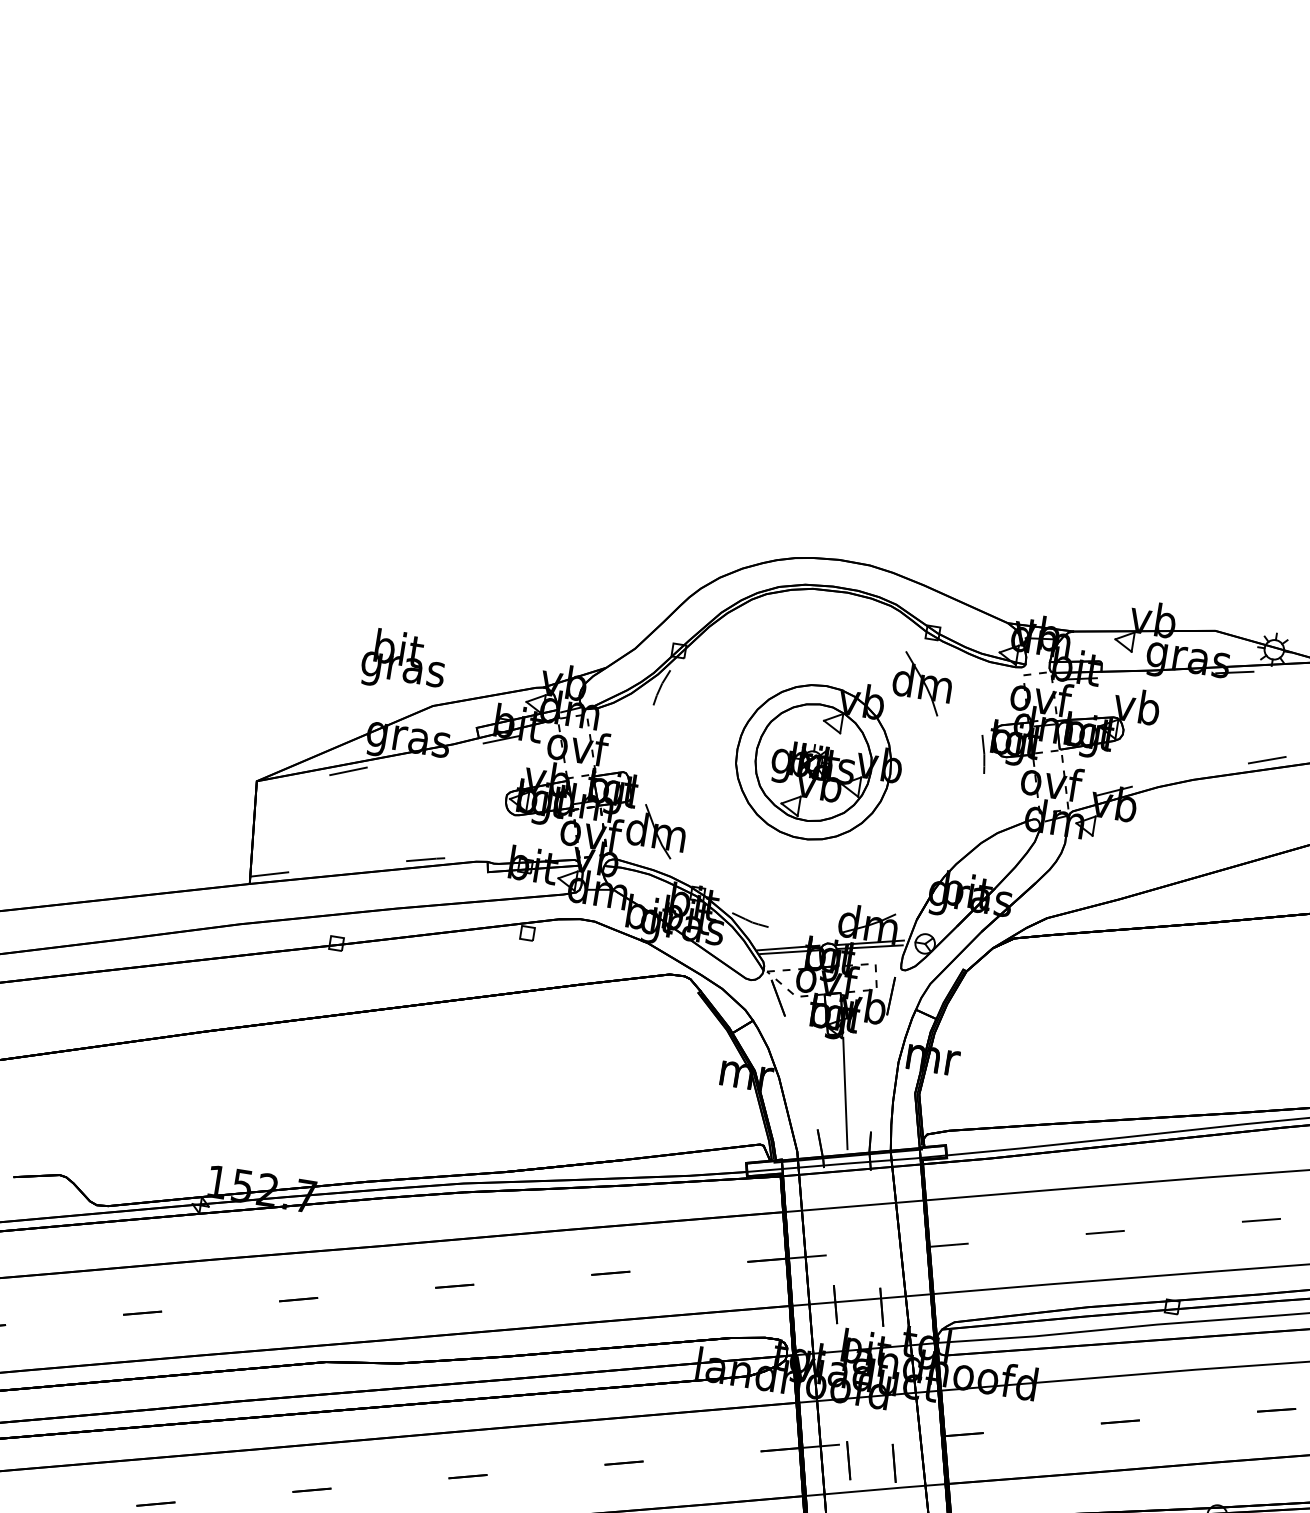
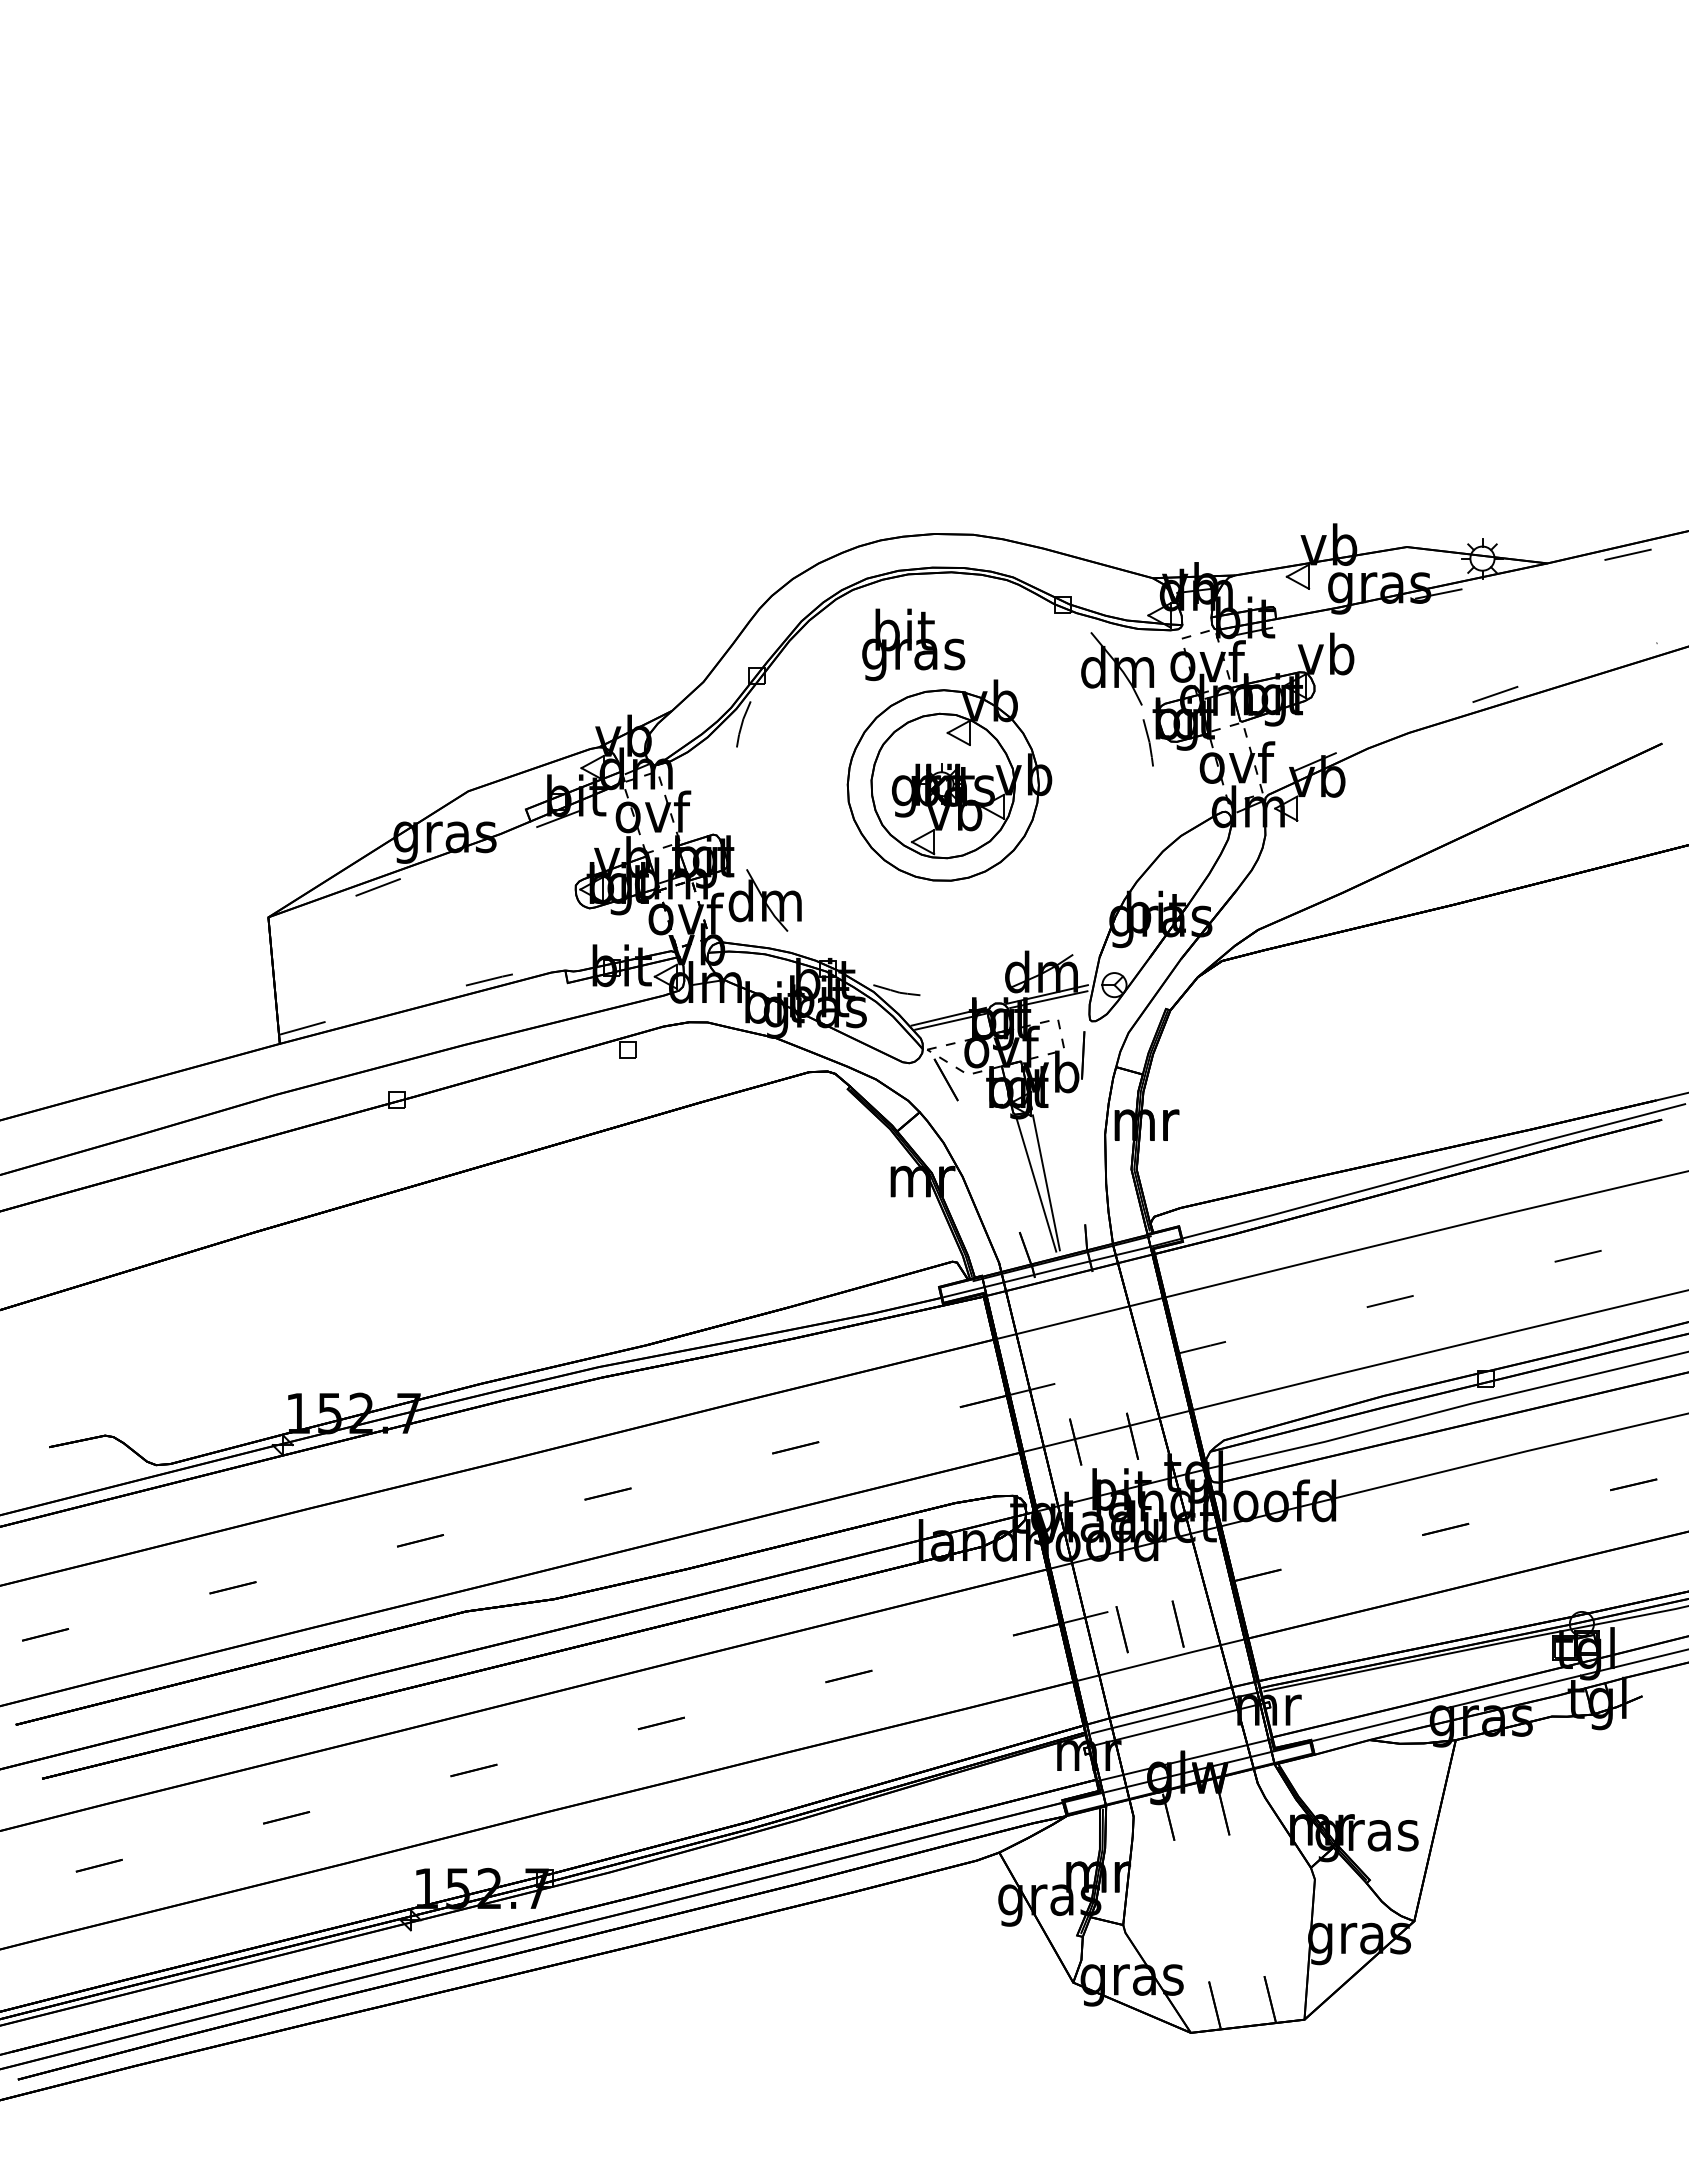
text: (404, 661) -> (913, 644), moved
part: (922, 683) -> (1117, 668), moved
line: (837, 1094) -> (1036, 1185), added

